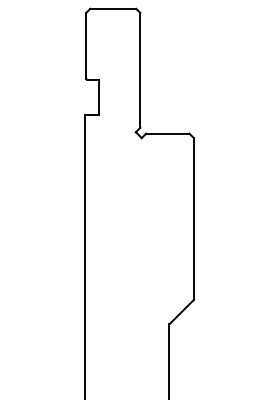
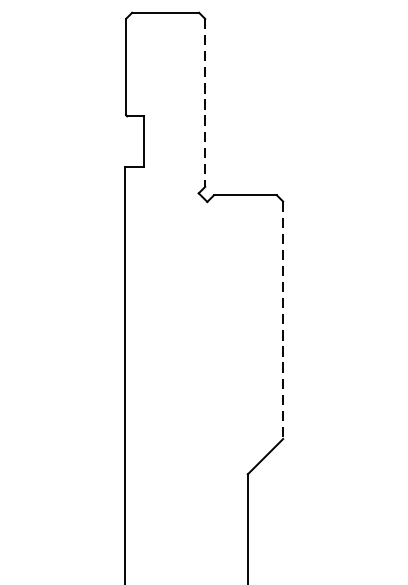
line: (140, 70) -> (205, 103), solid -> dashed
line: (193, 219) -> (282, 321), solid -> dashed

